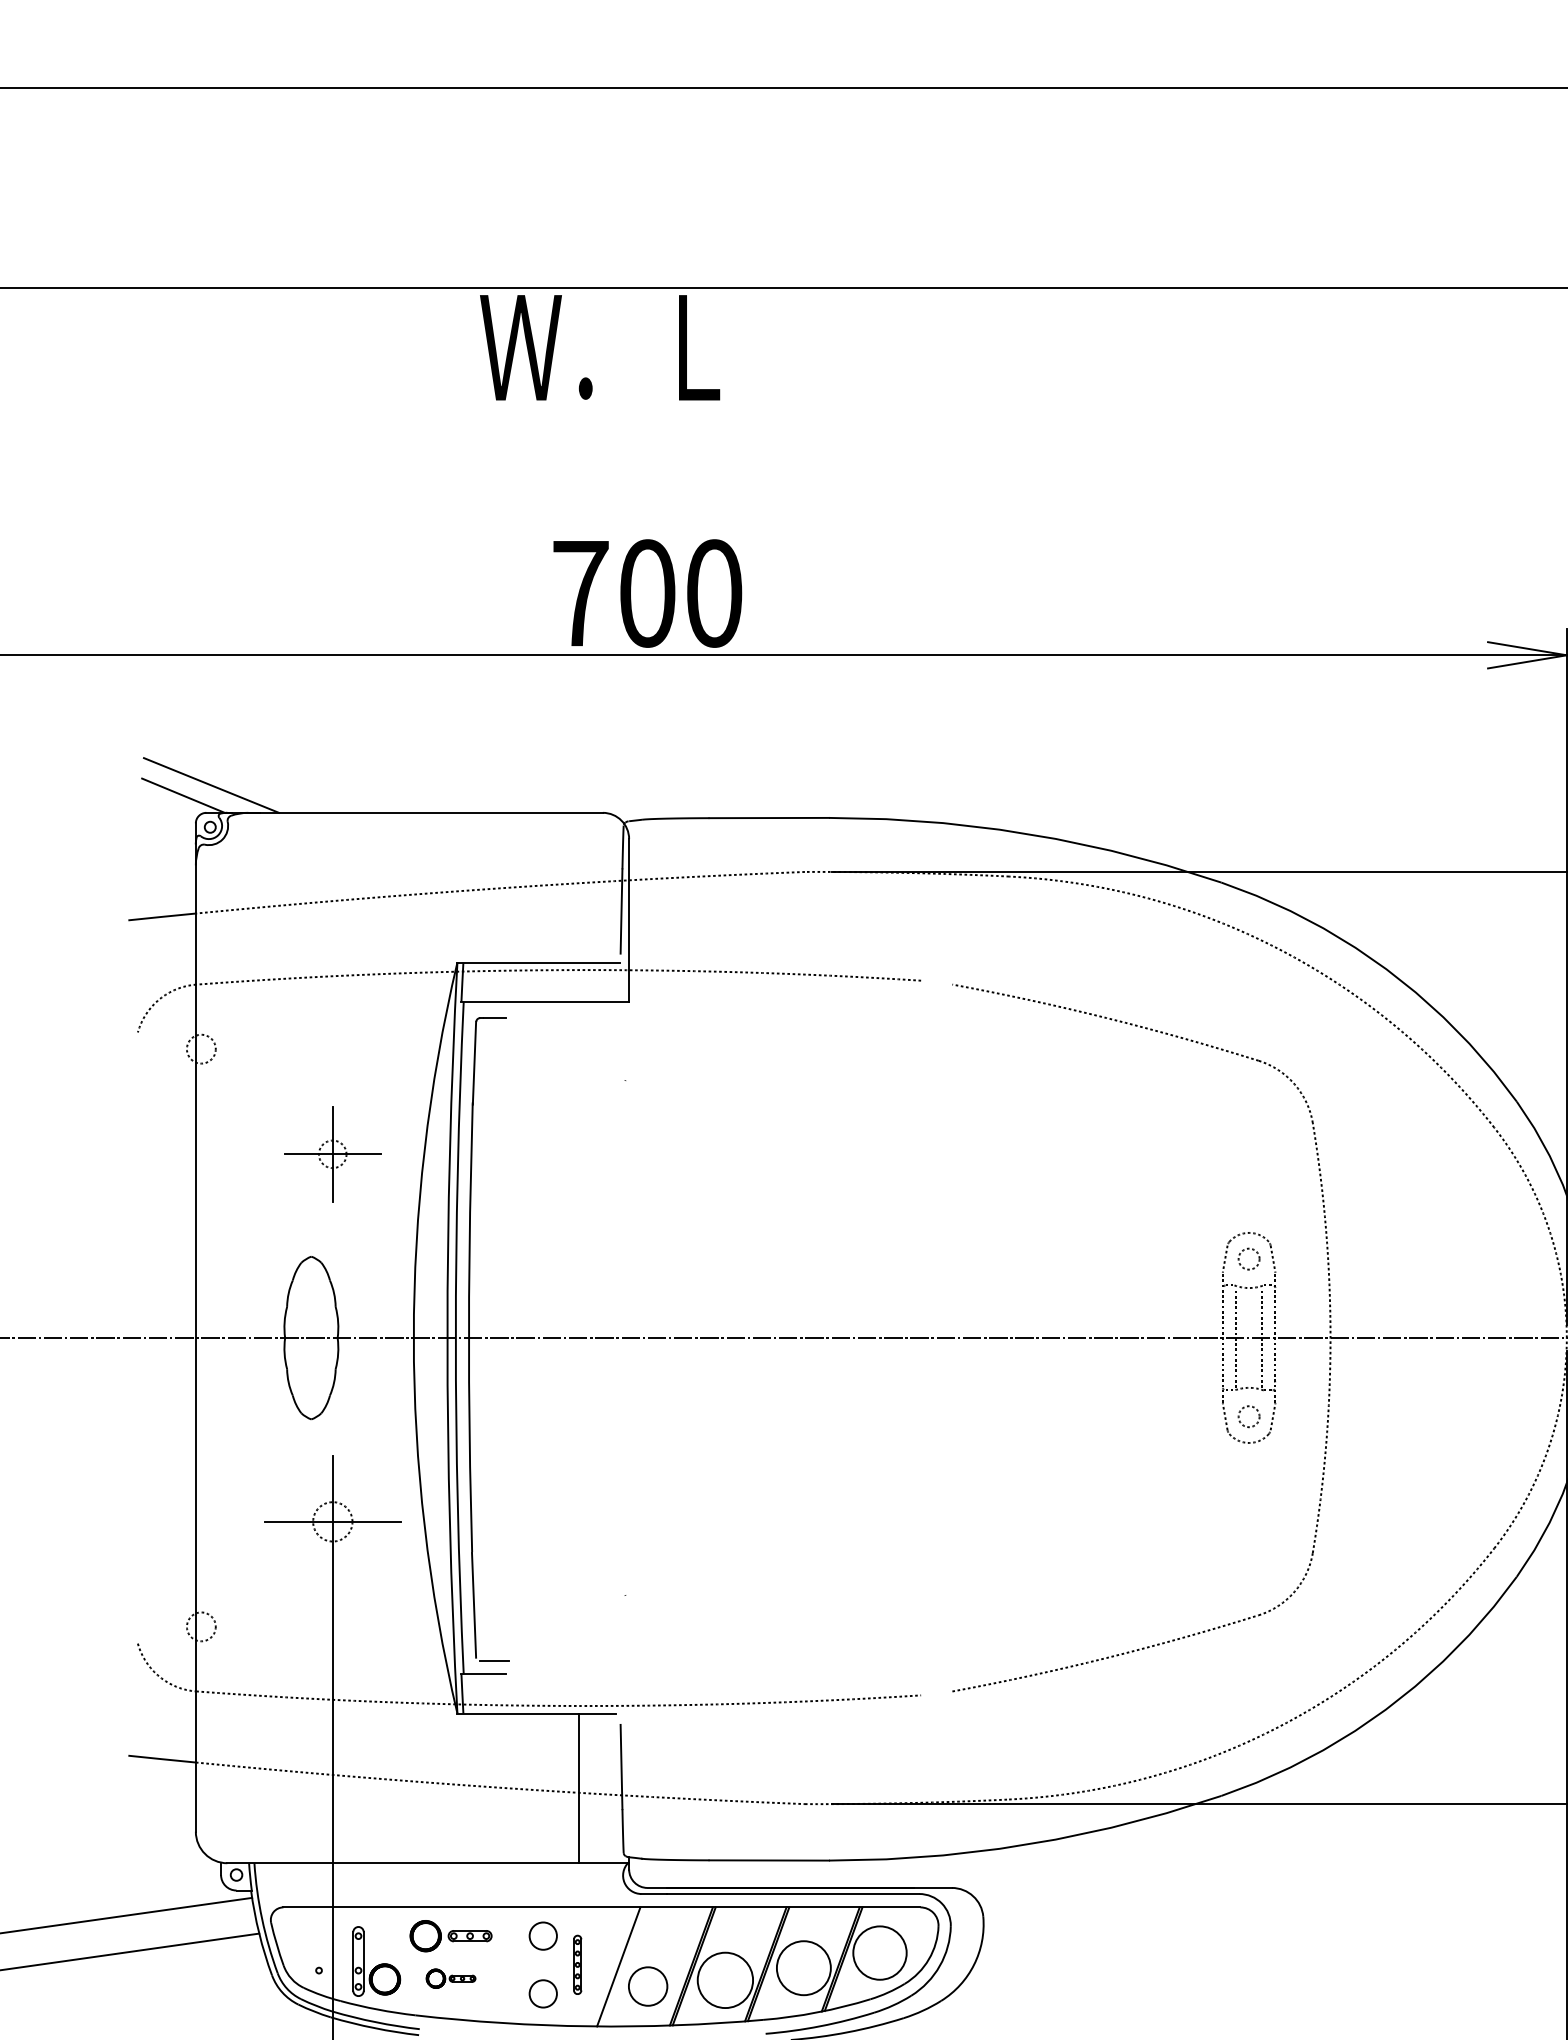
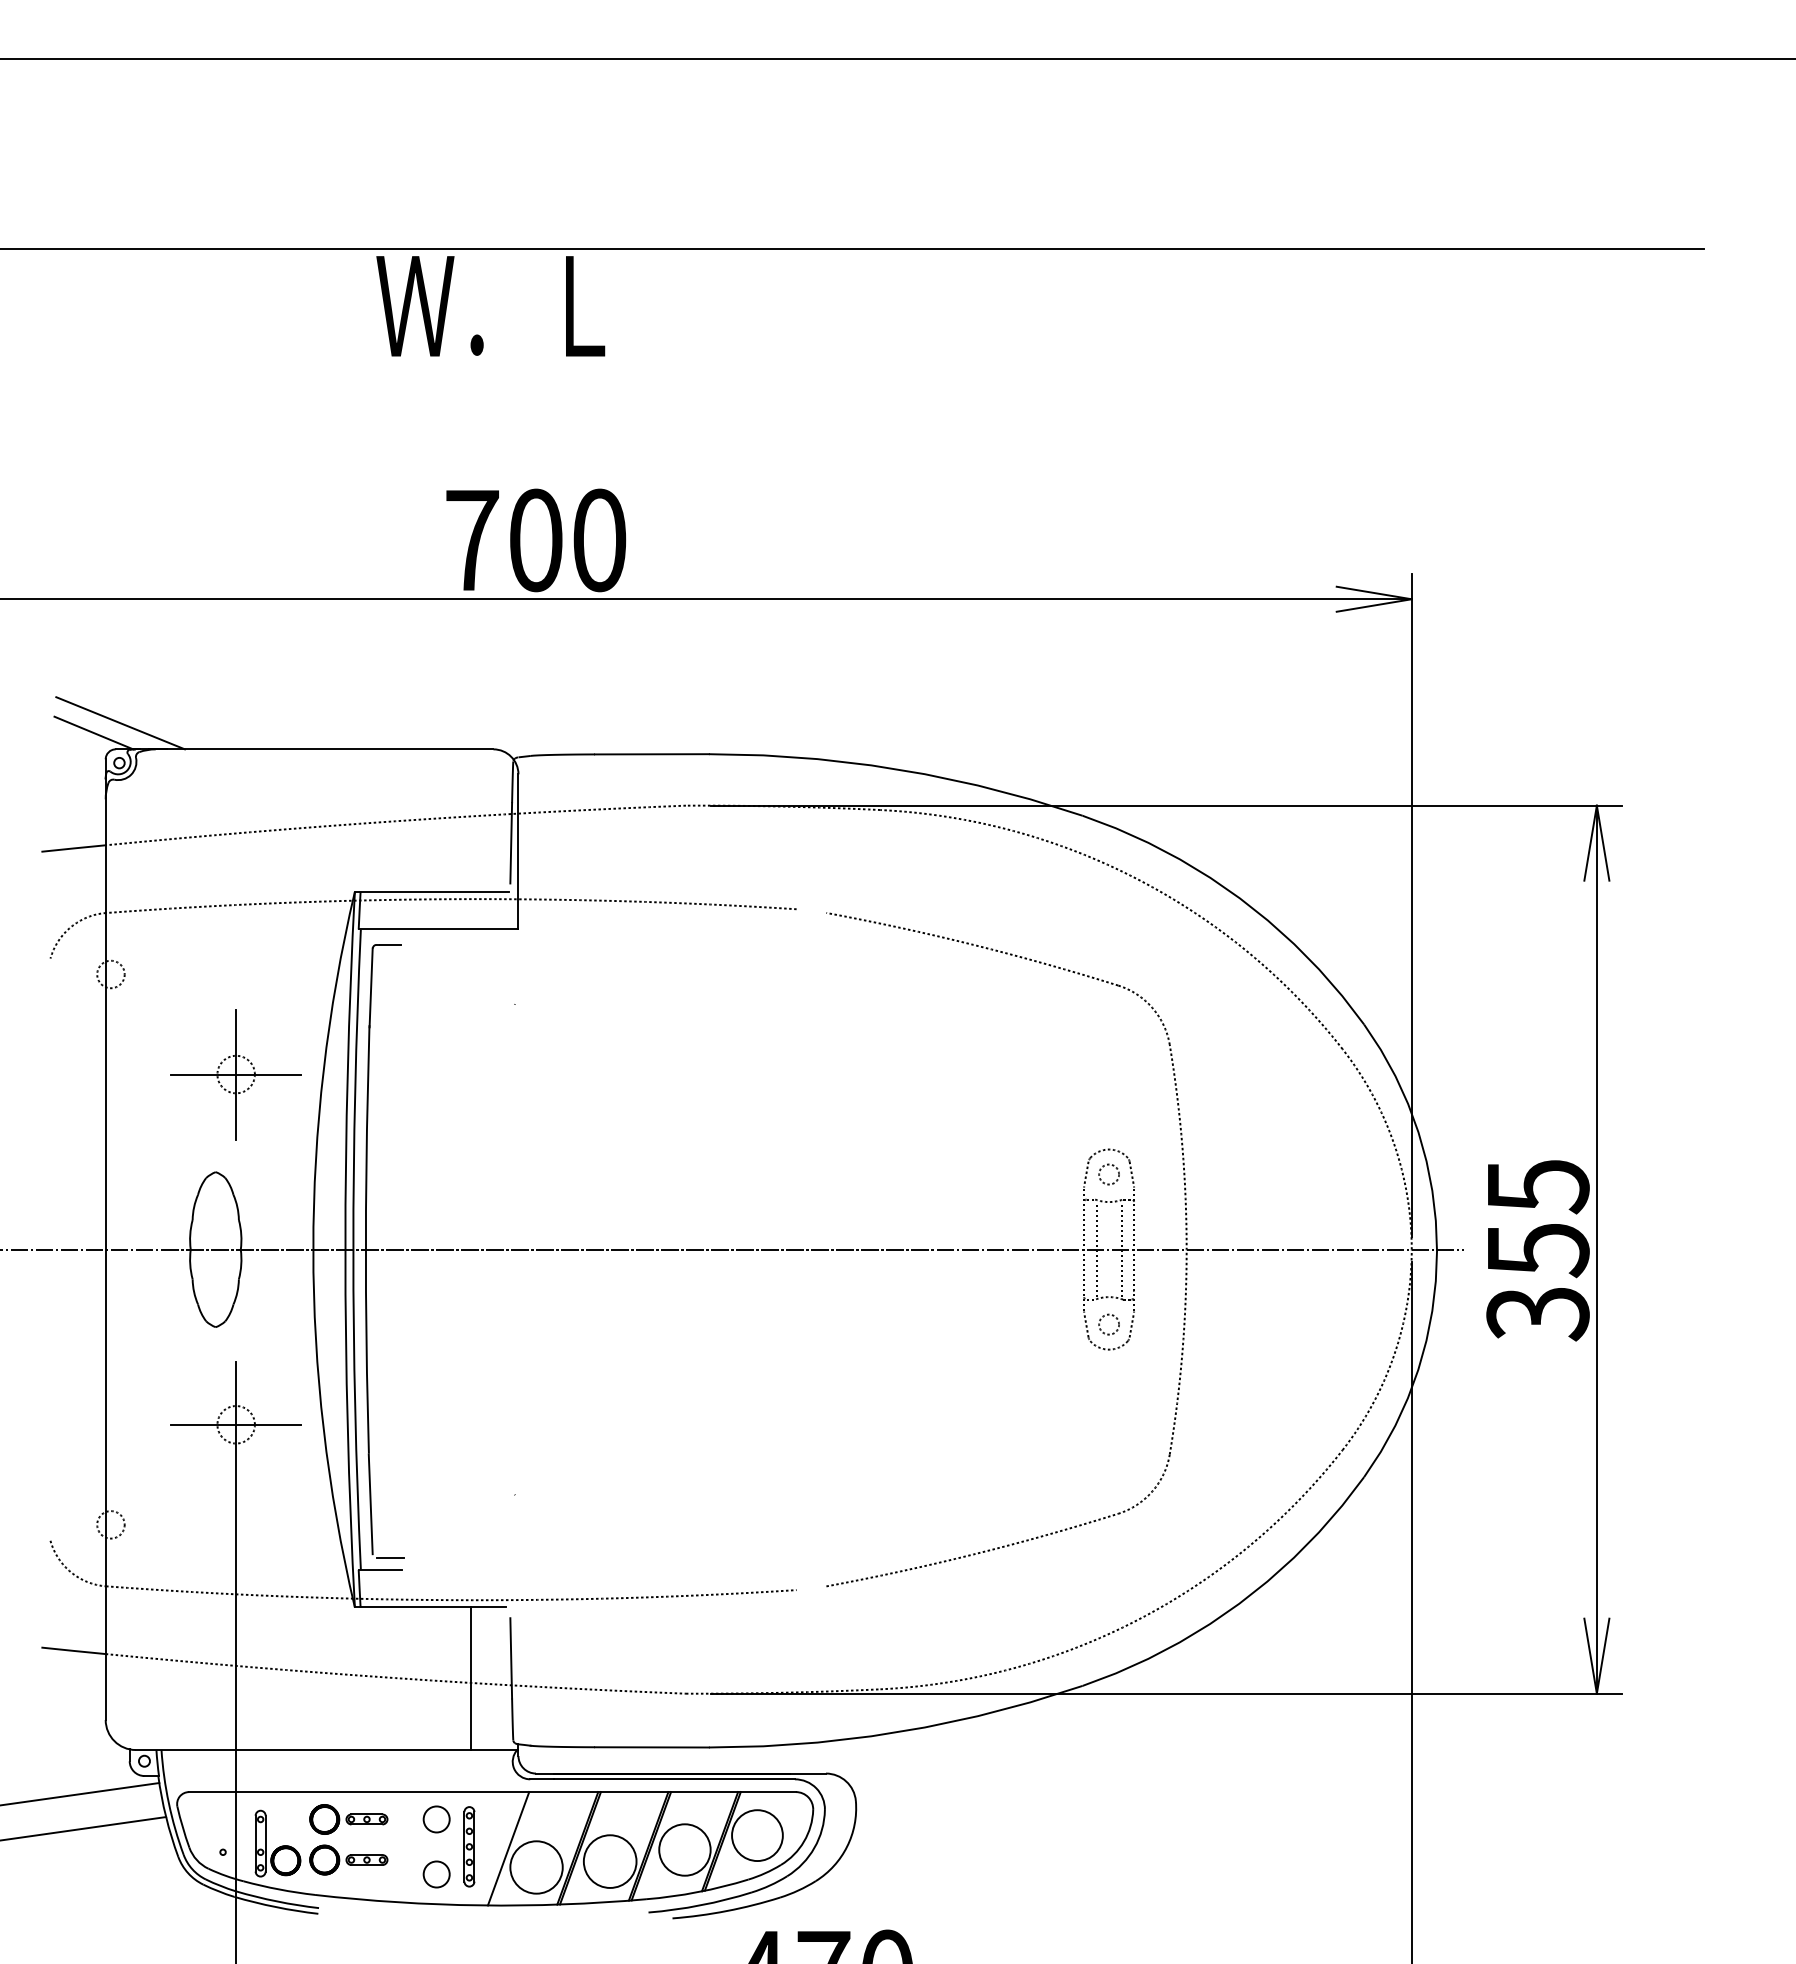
part: (332, 1154) -> (235, 1074), size x1.43
part: (577, 1964) -> (469, 1846), size x1.43
part: (450, 1978) -> (348, 1859), size x1.67
circle: (648, 1986) -> (536, 1867), size x1.43

